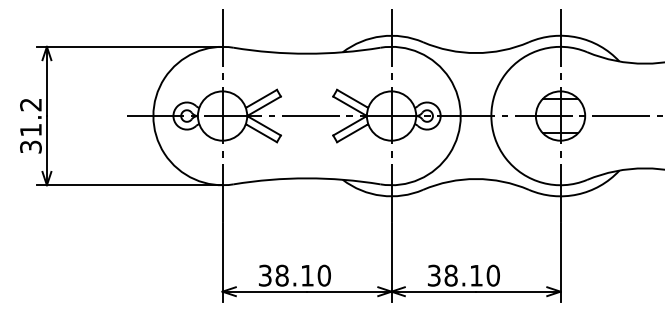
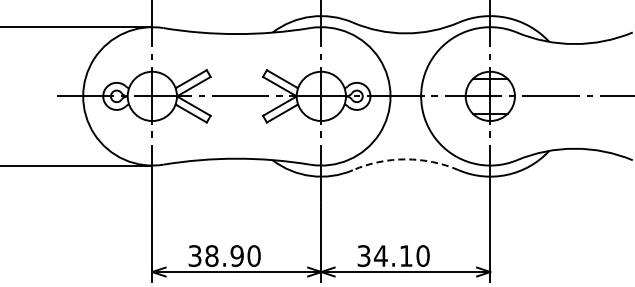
arc: (476, 179) -> (406, 159), solid -> dashed
text: (307, 275) -> (237, 255), 38.10 -> 38.90
text: (451, 275) -> (381, 255), 38.10 -> 34.10

